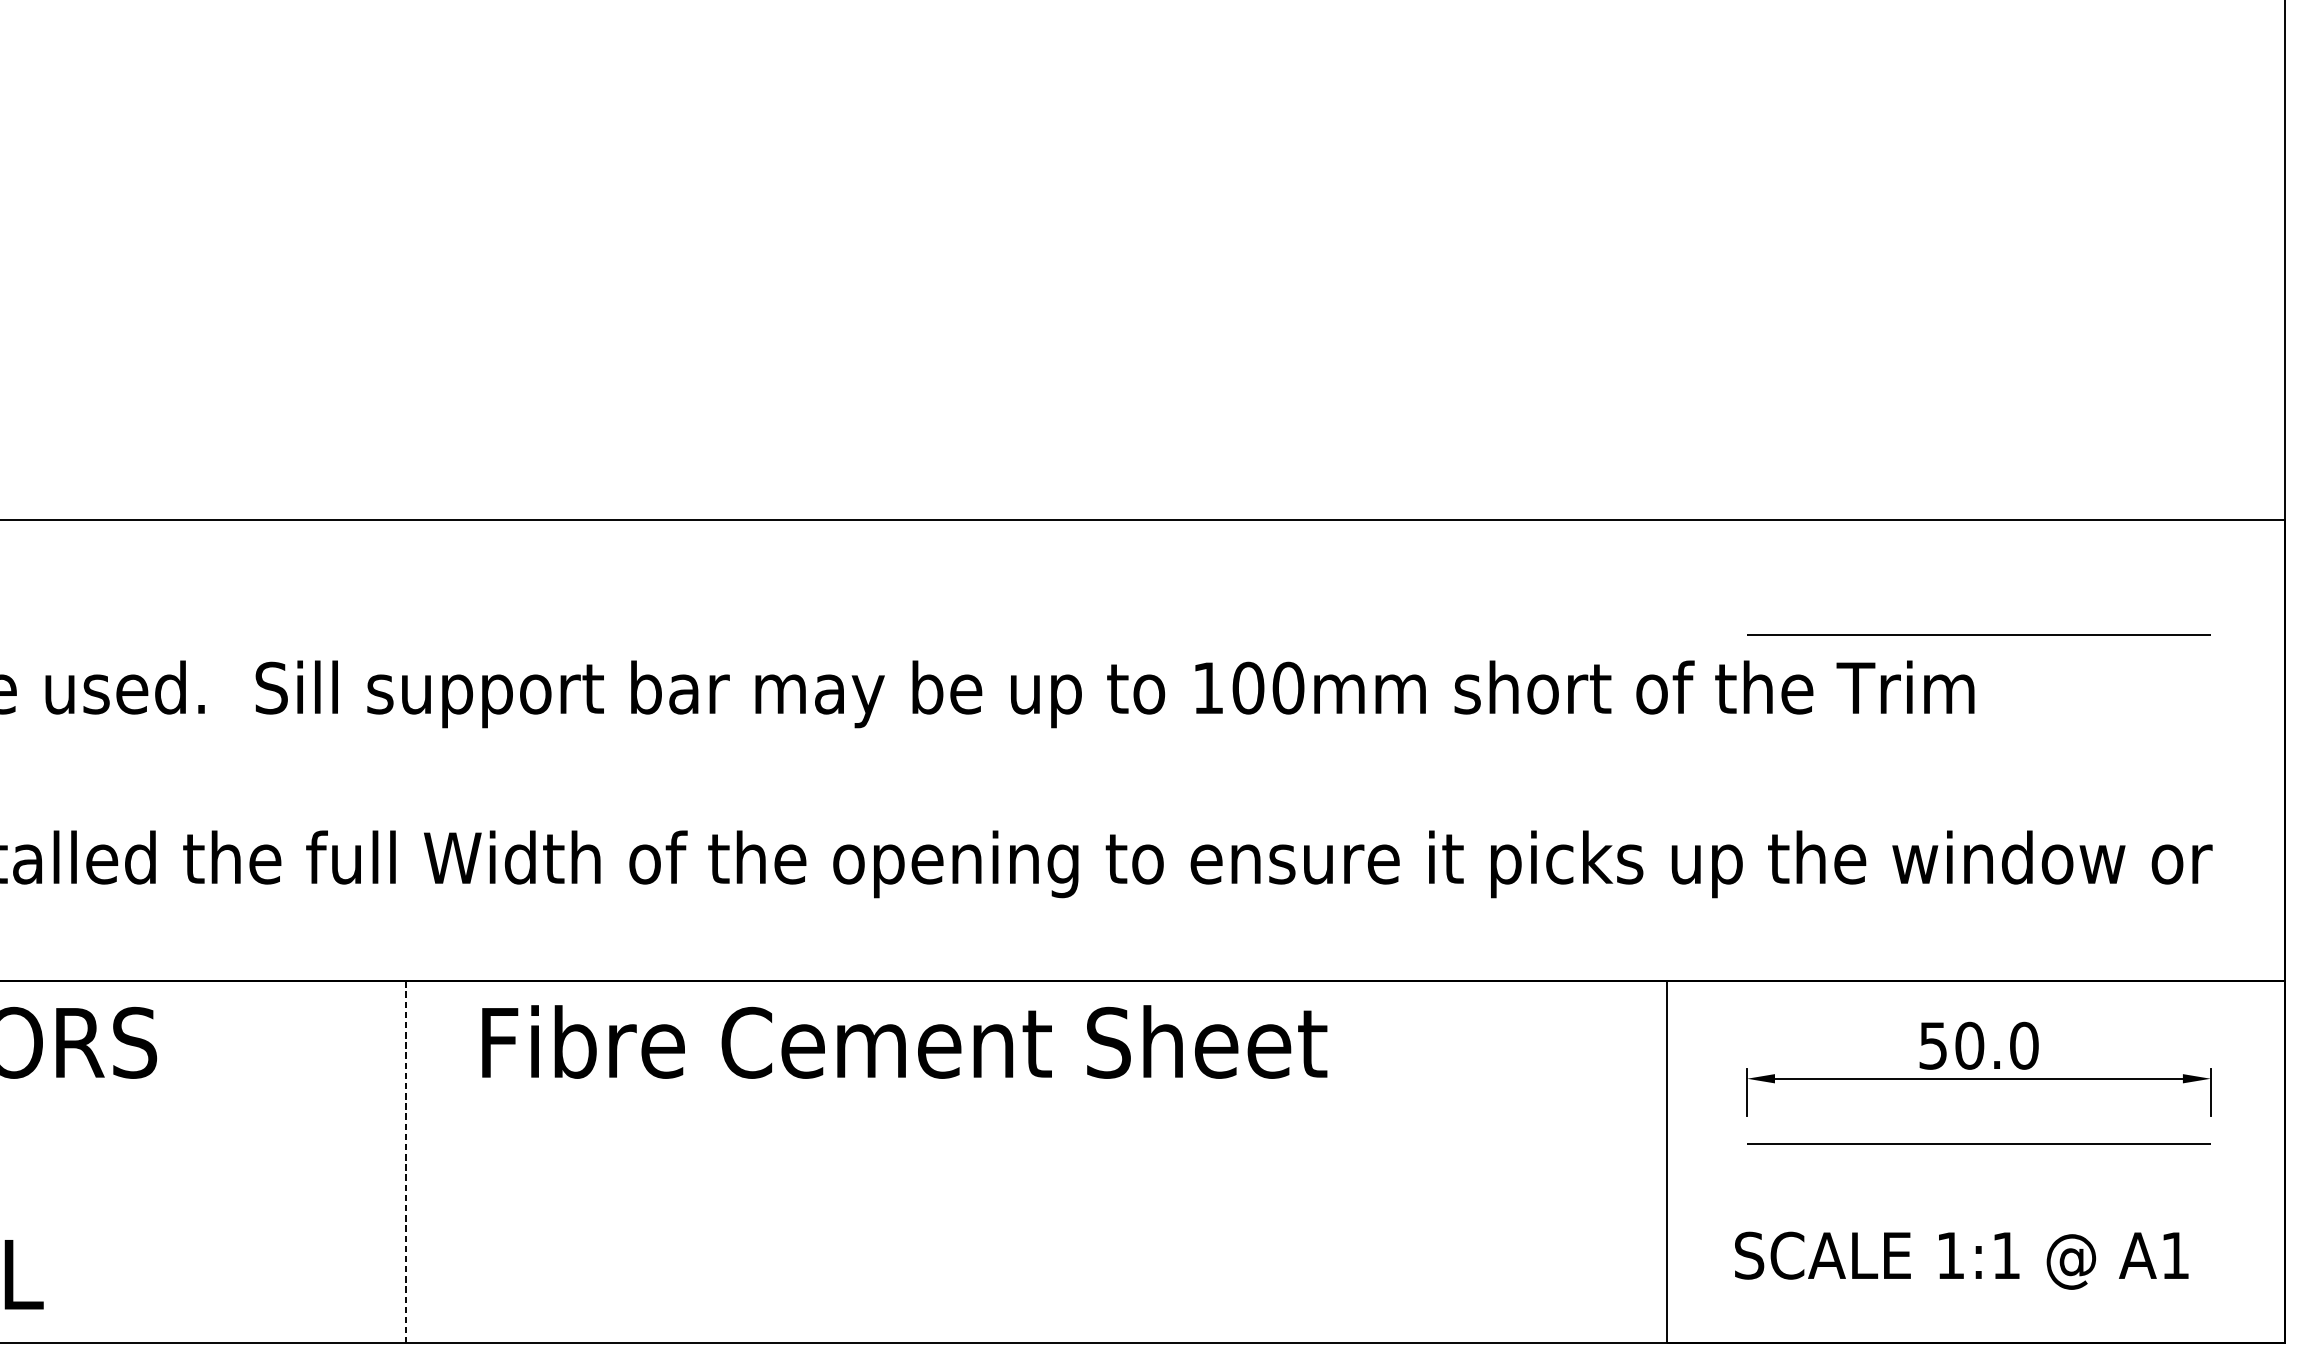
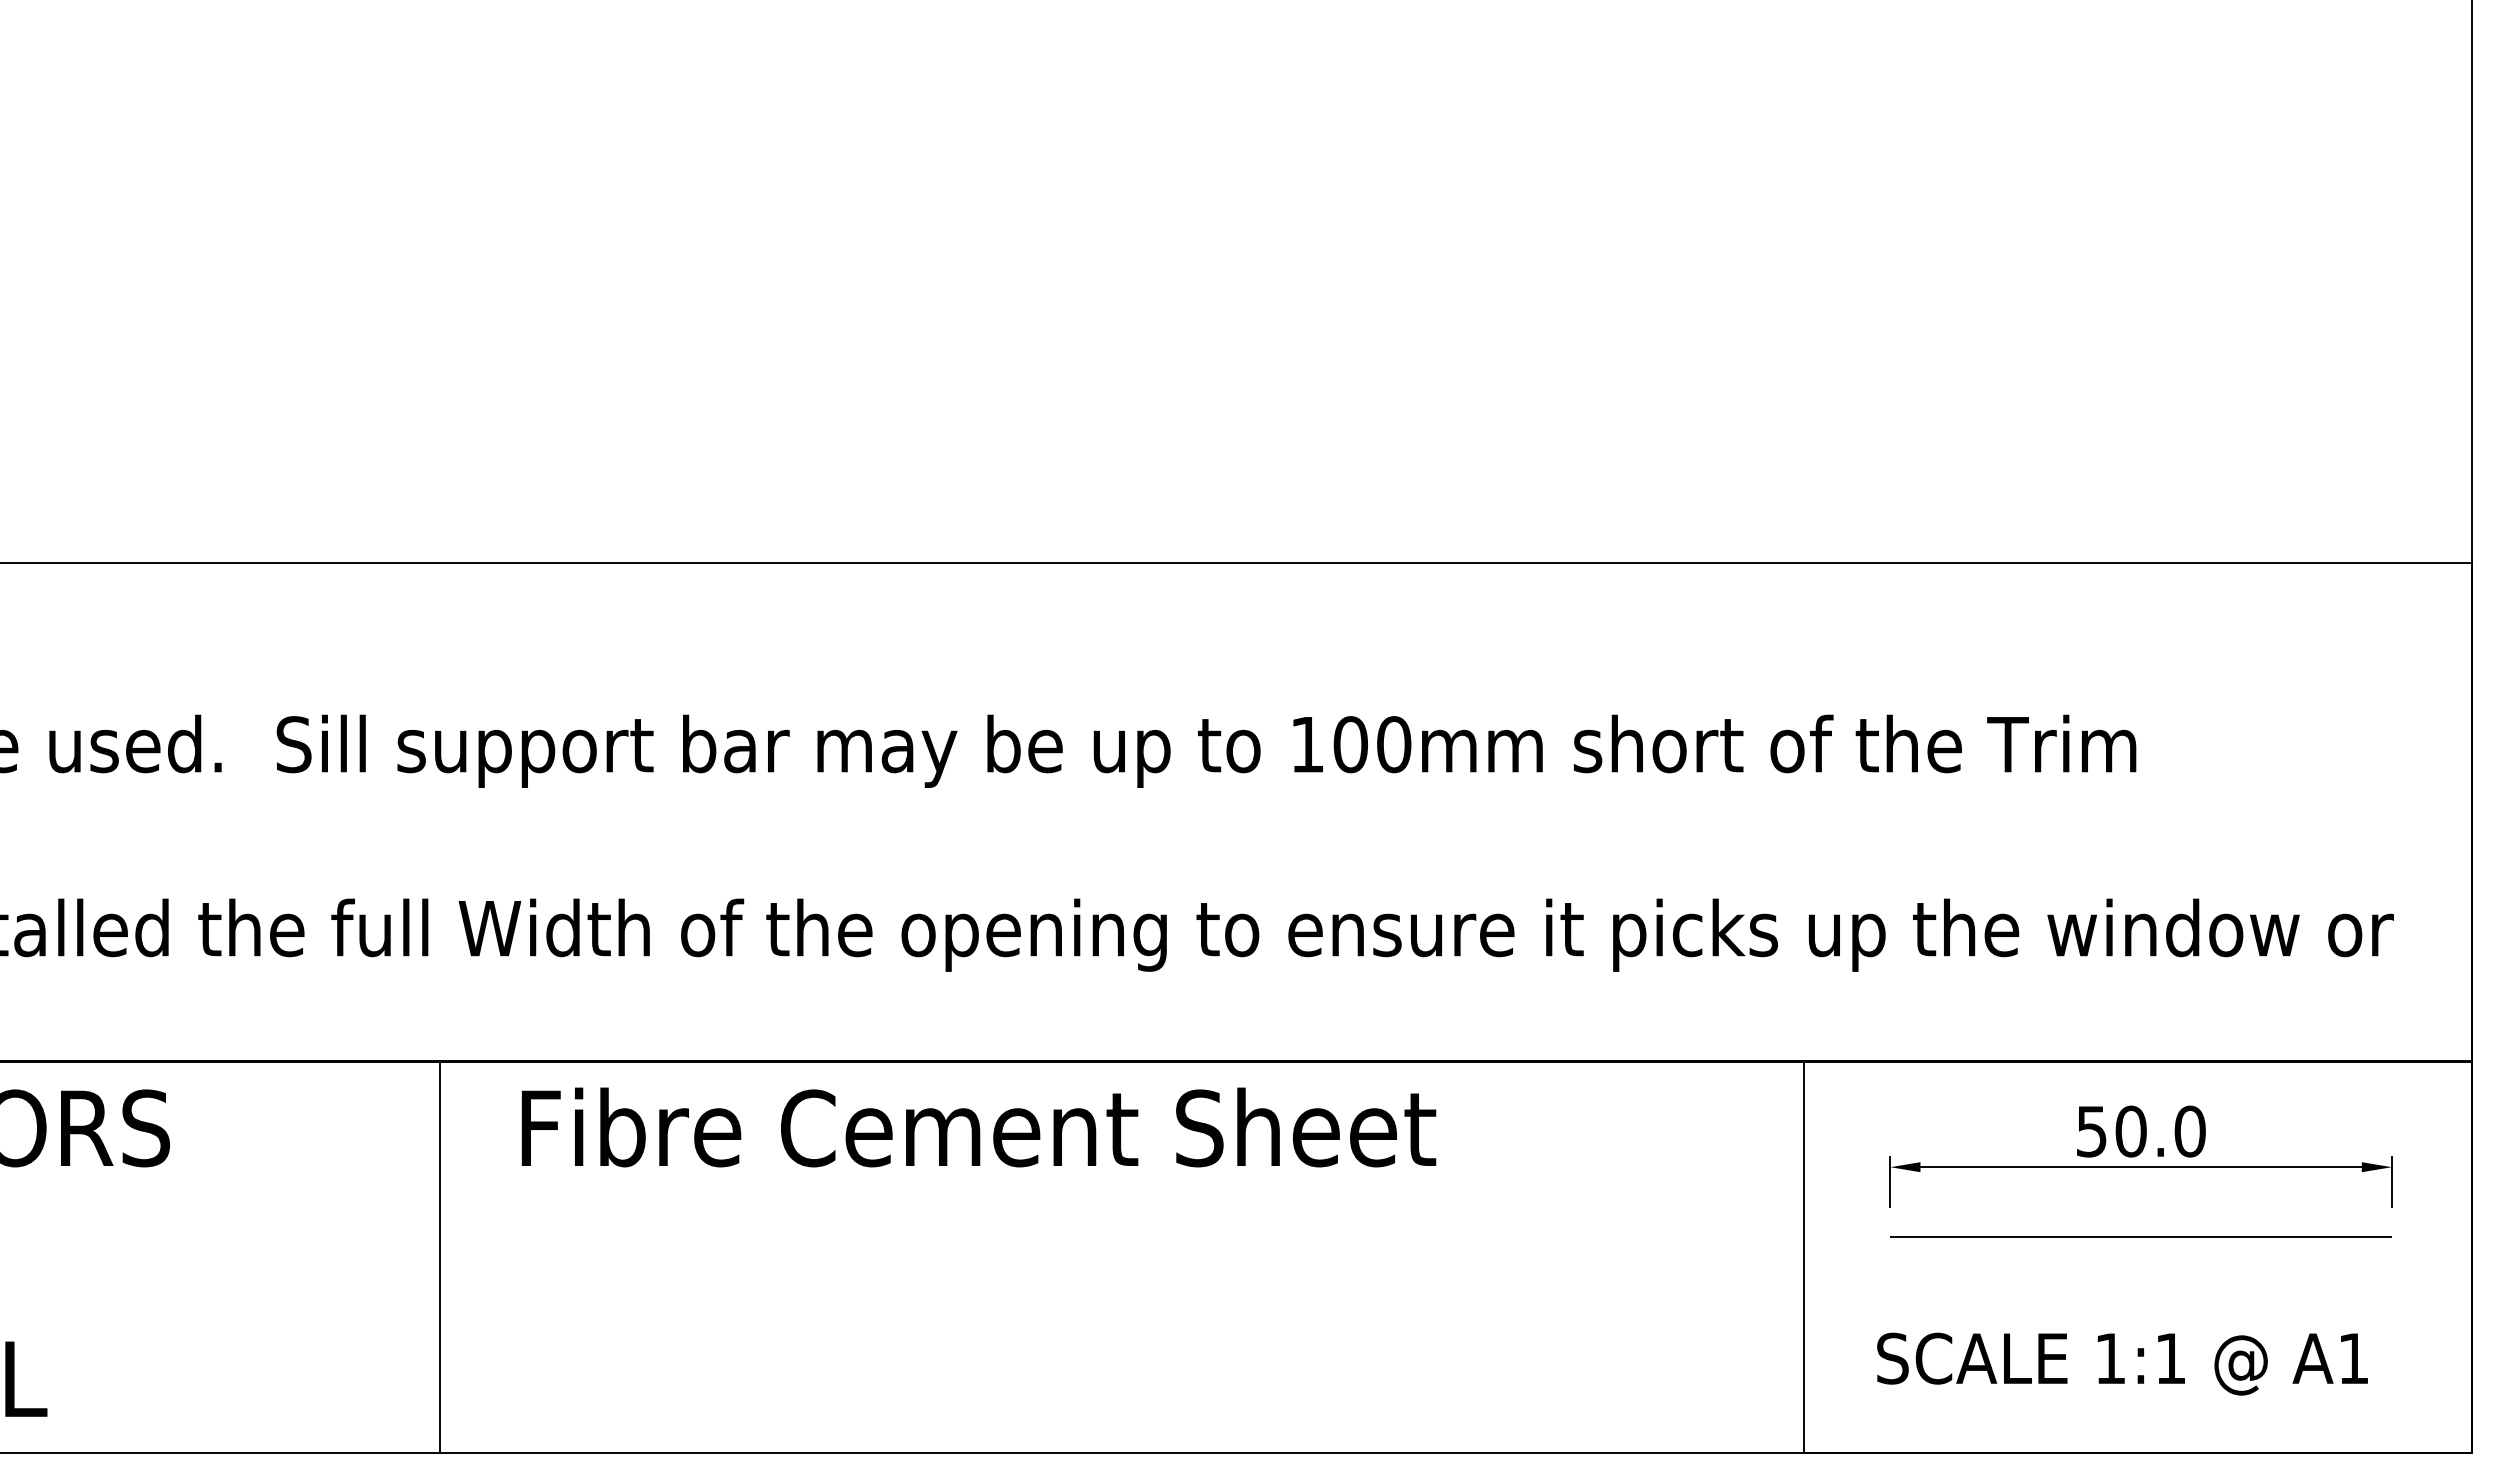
line: (1978, 634) -> (2140, 686), removed
line: (406, 1162) -> (439, 1257), dashed -> solid

